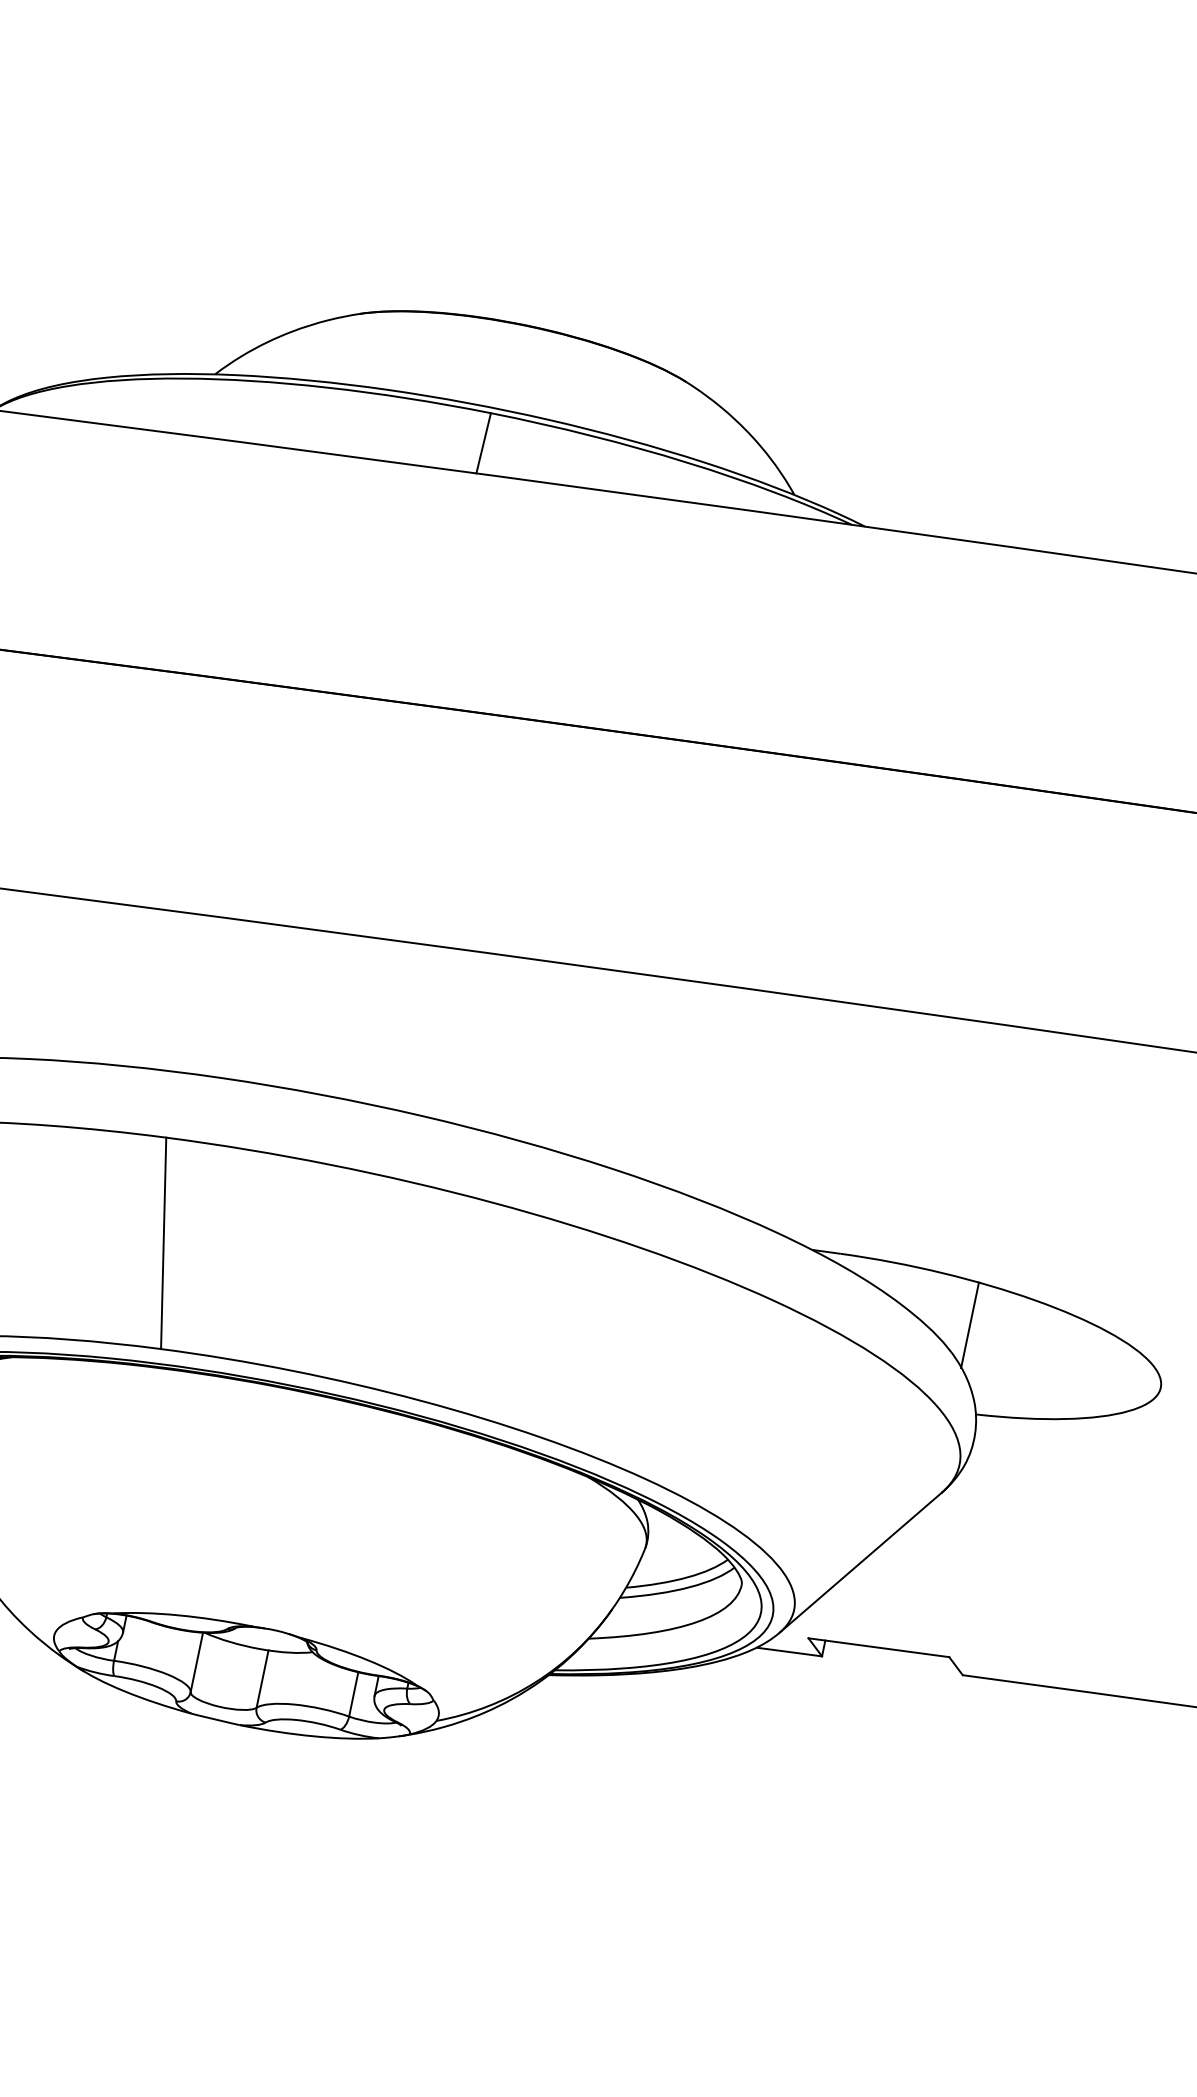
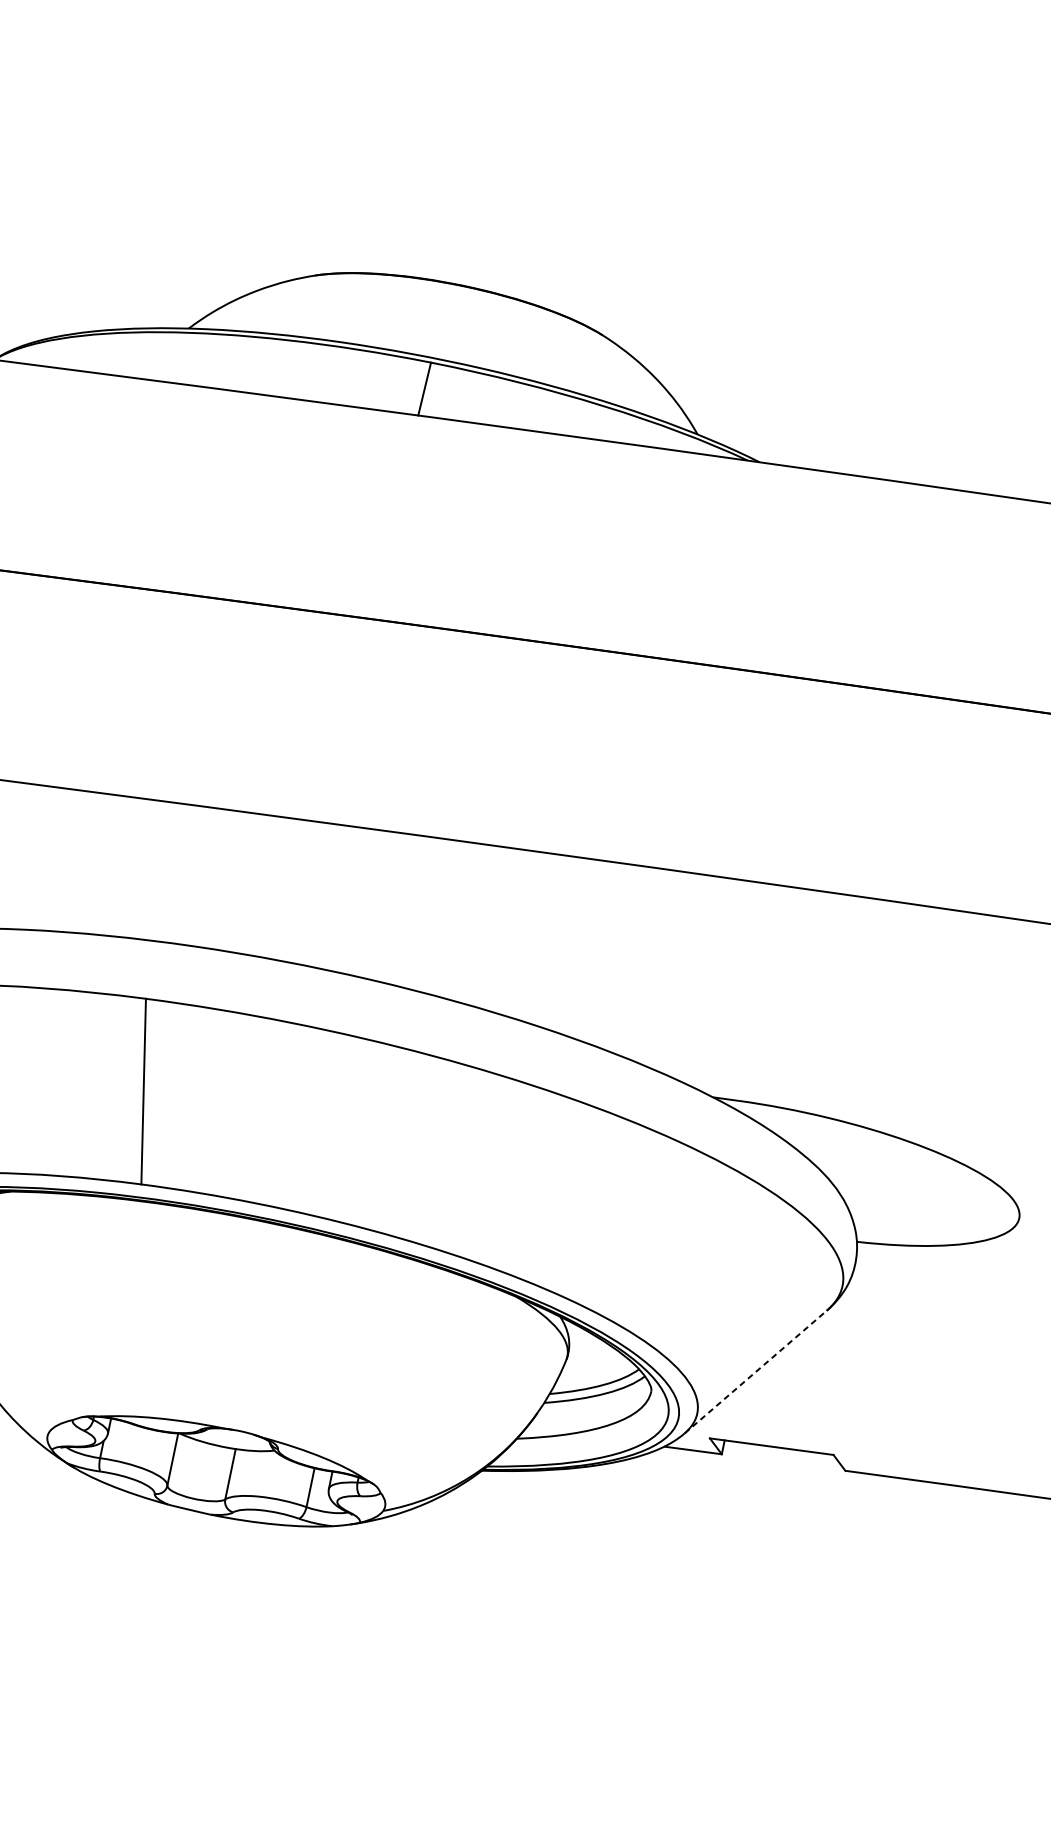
line: (969, 1325) -> (851, 1163), removed
line: (860, 1562) -> (755, 1371), solid -> dashed

